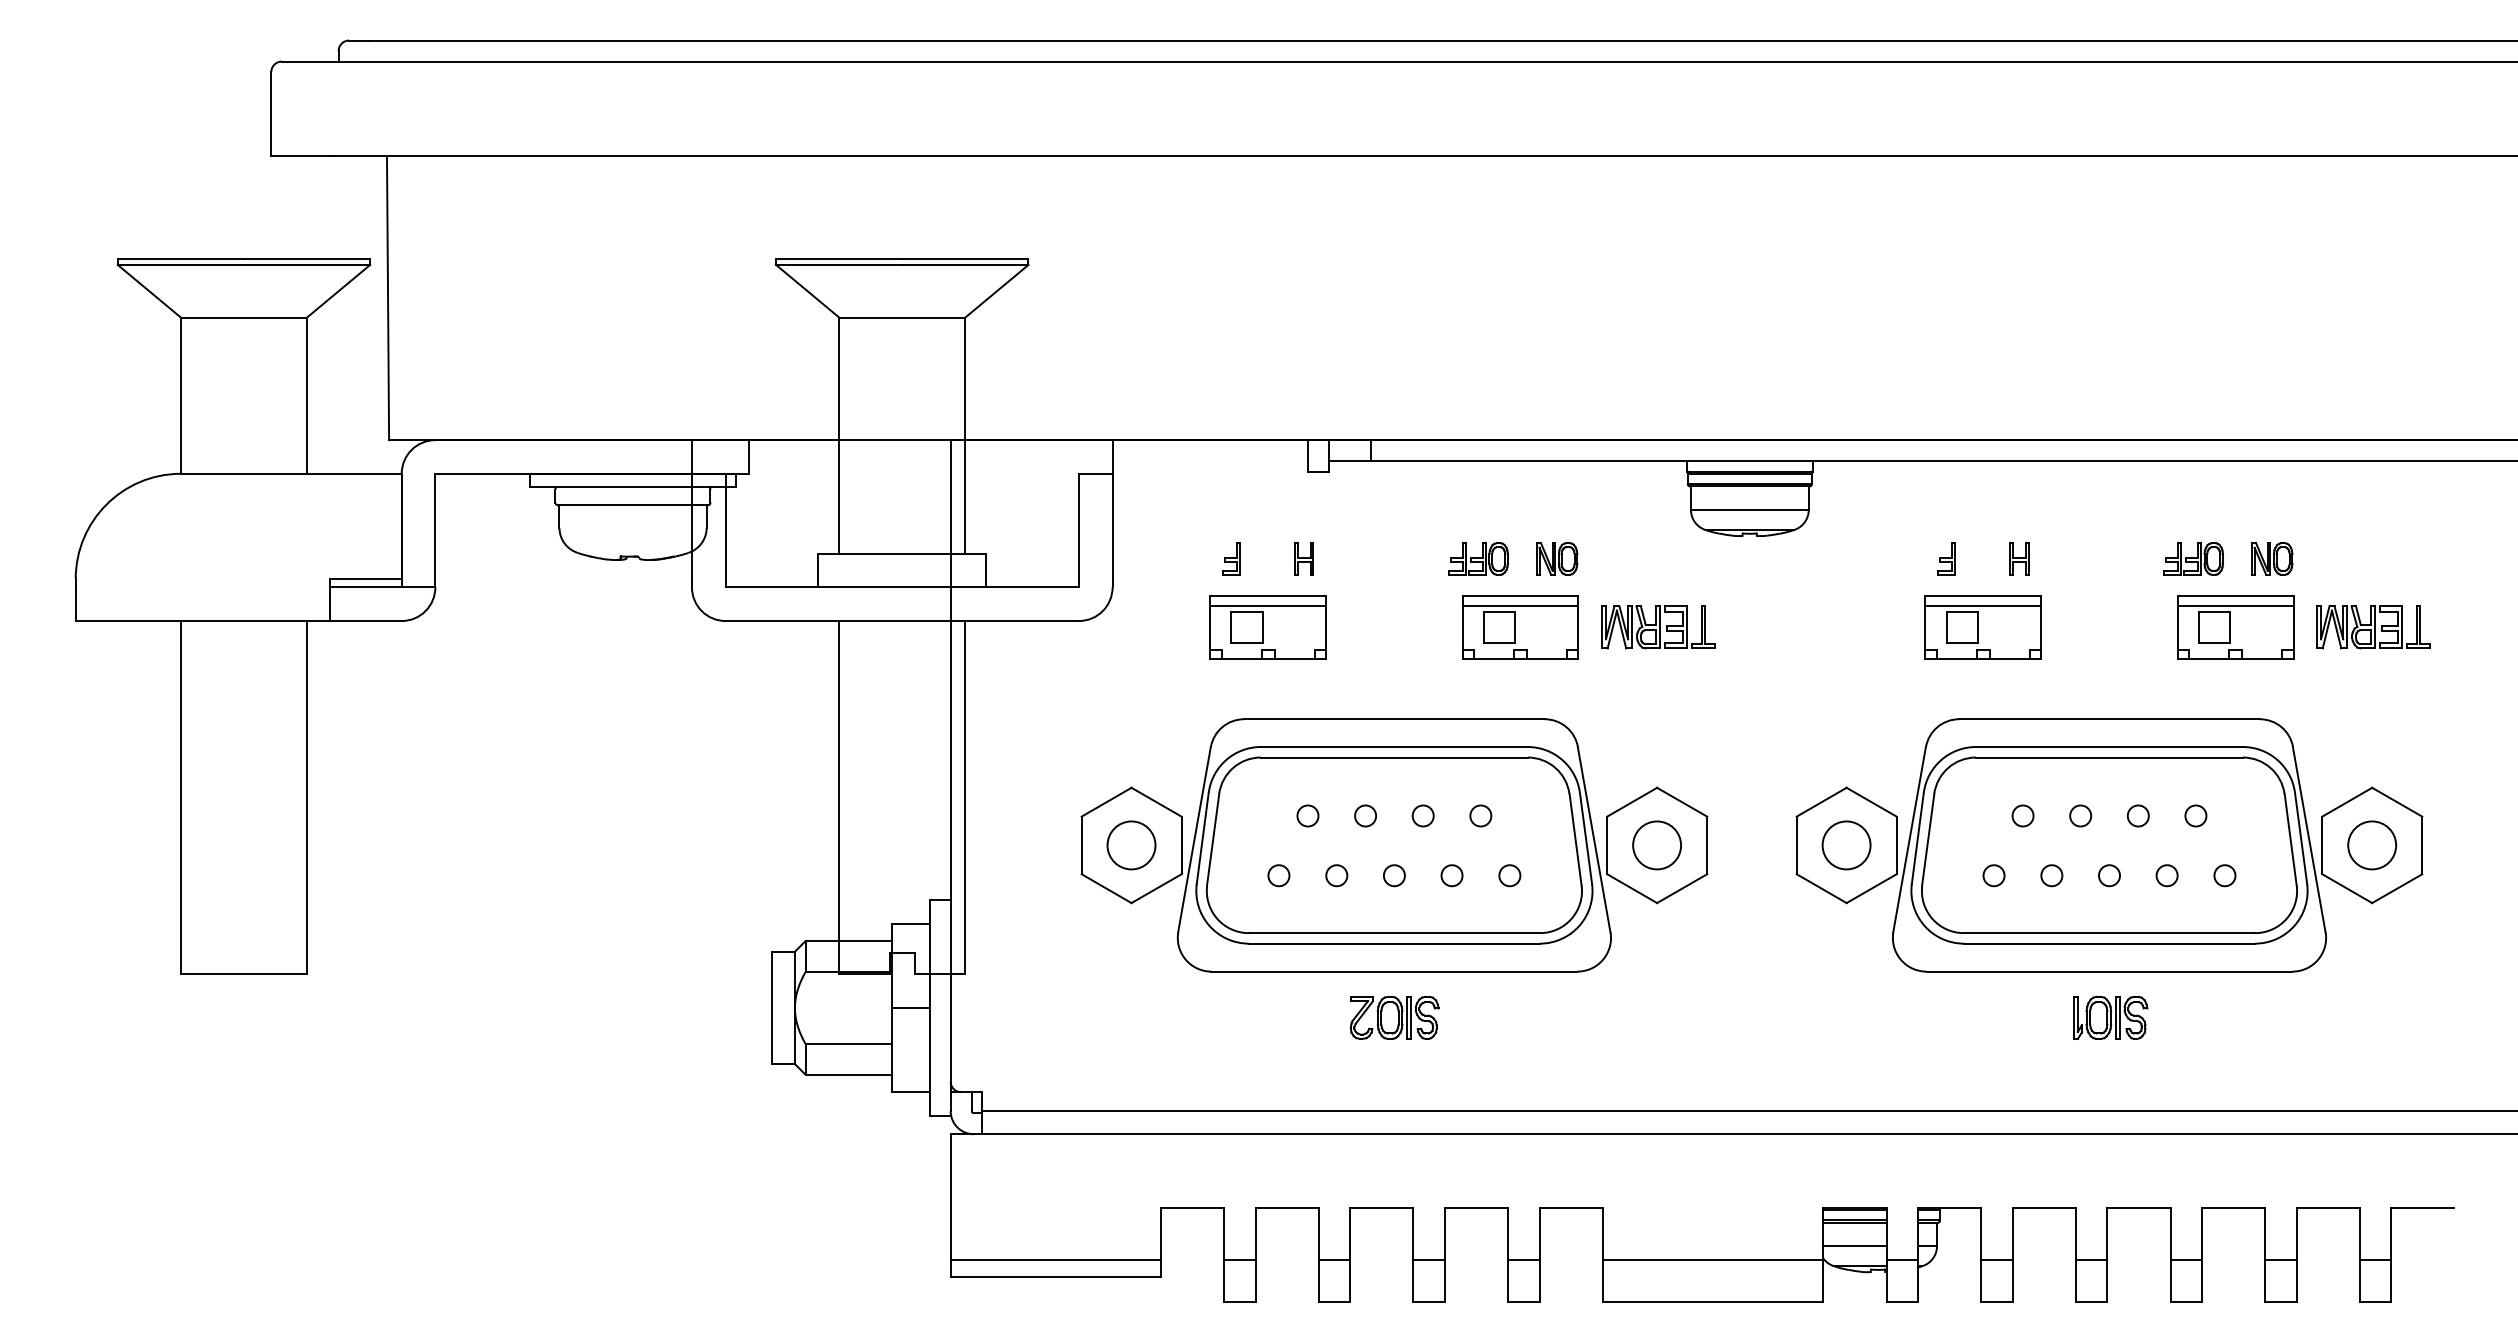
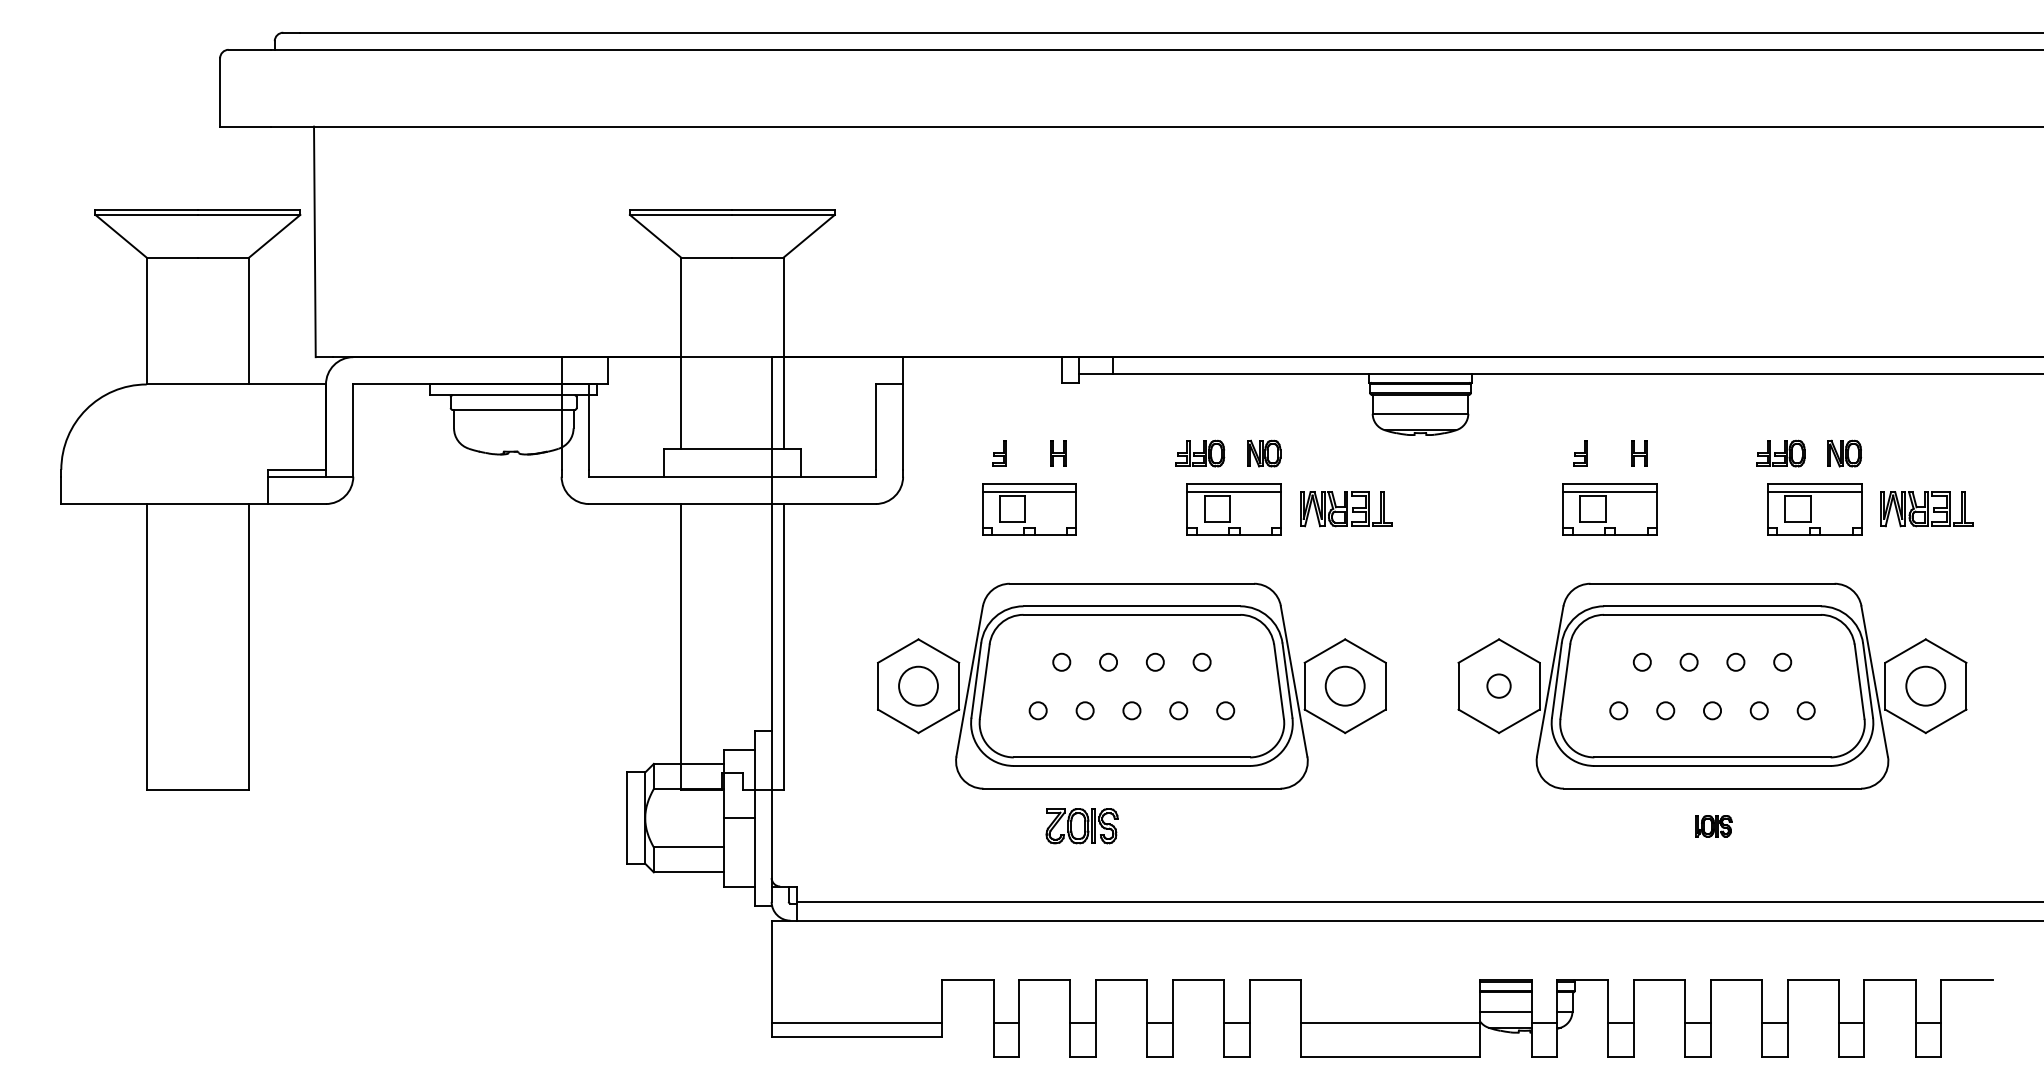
circle: (1845, 844) -> (1498, 685), size x0.6
part: (1393, 1018) -> (1081, 826), moved
part: (2110, 1018) -> (1713, 826), size x0.6

